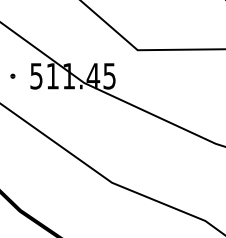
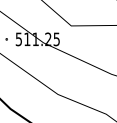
text: (91, 74) -> (47, 38), 511.45 -> 511.25

